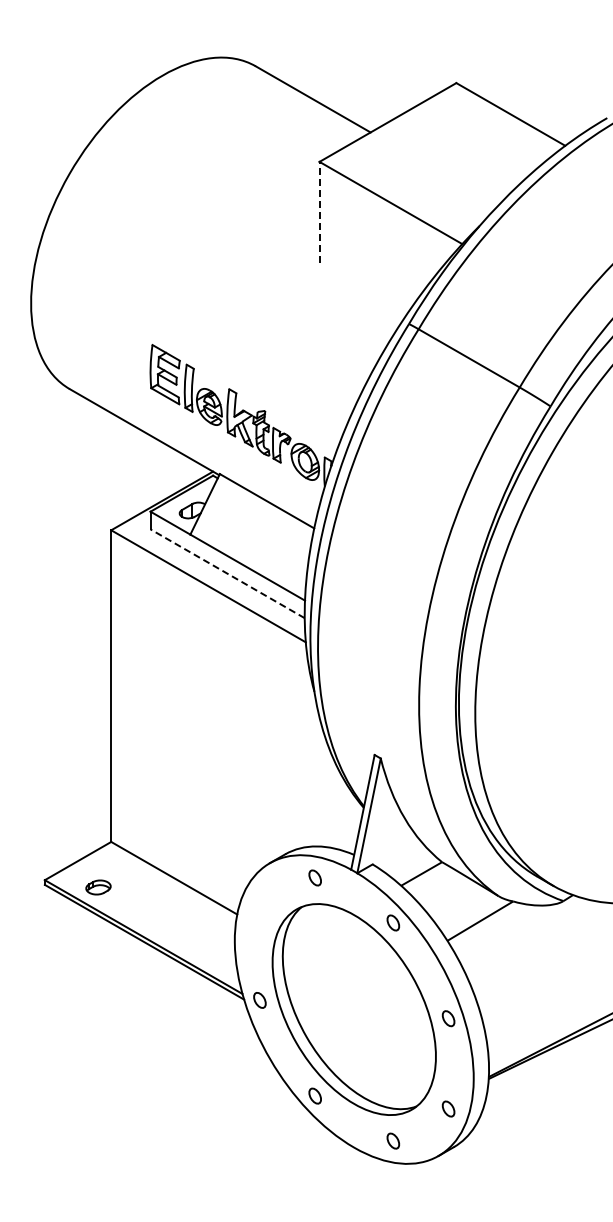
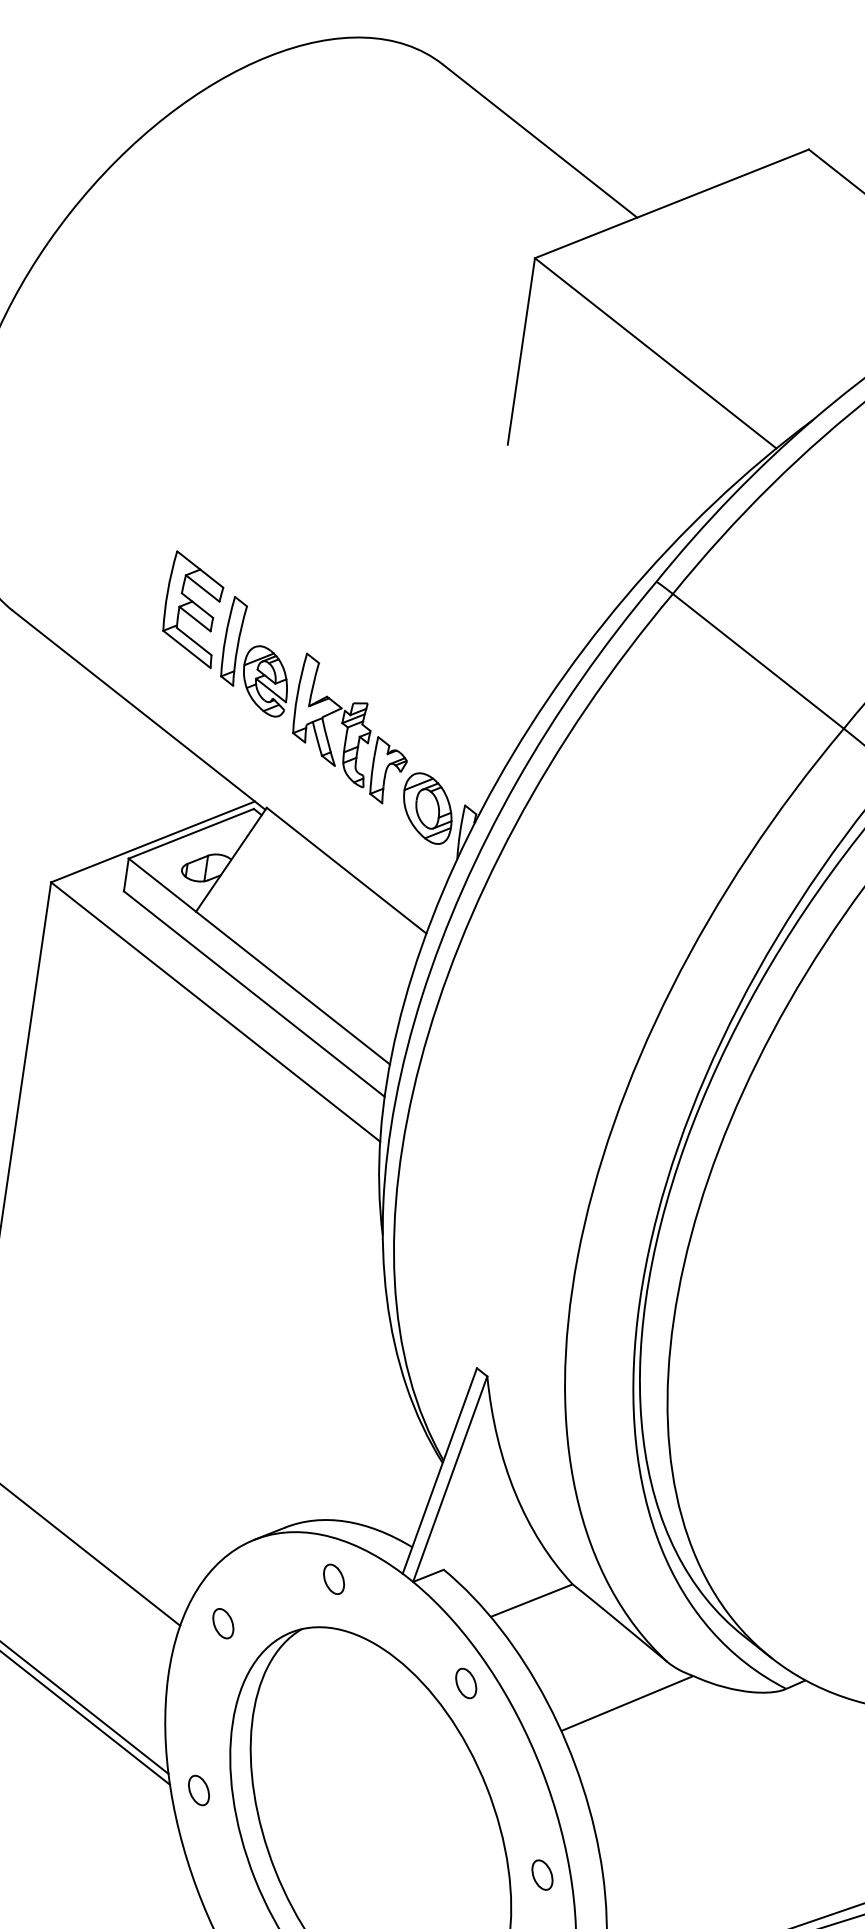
line: (319, 212) -> (521, 351), dashed -> solid
line: (227, 573) -> (254, 993), dashed -> solid
part: (259, 909) -> (222, 1622), added

